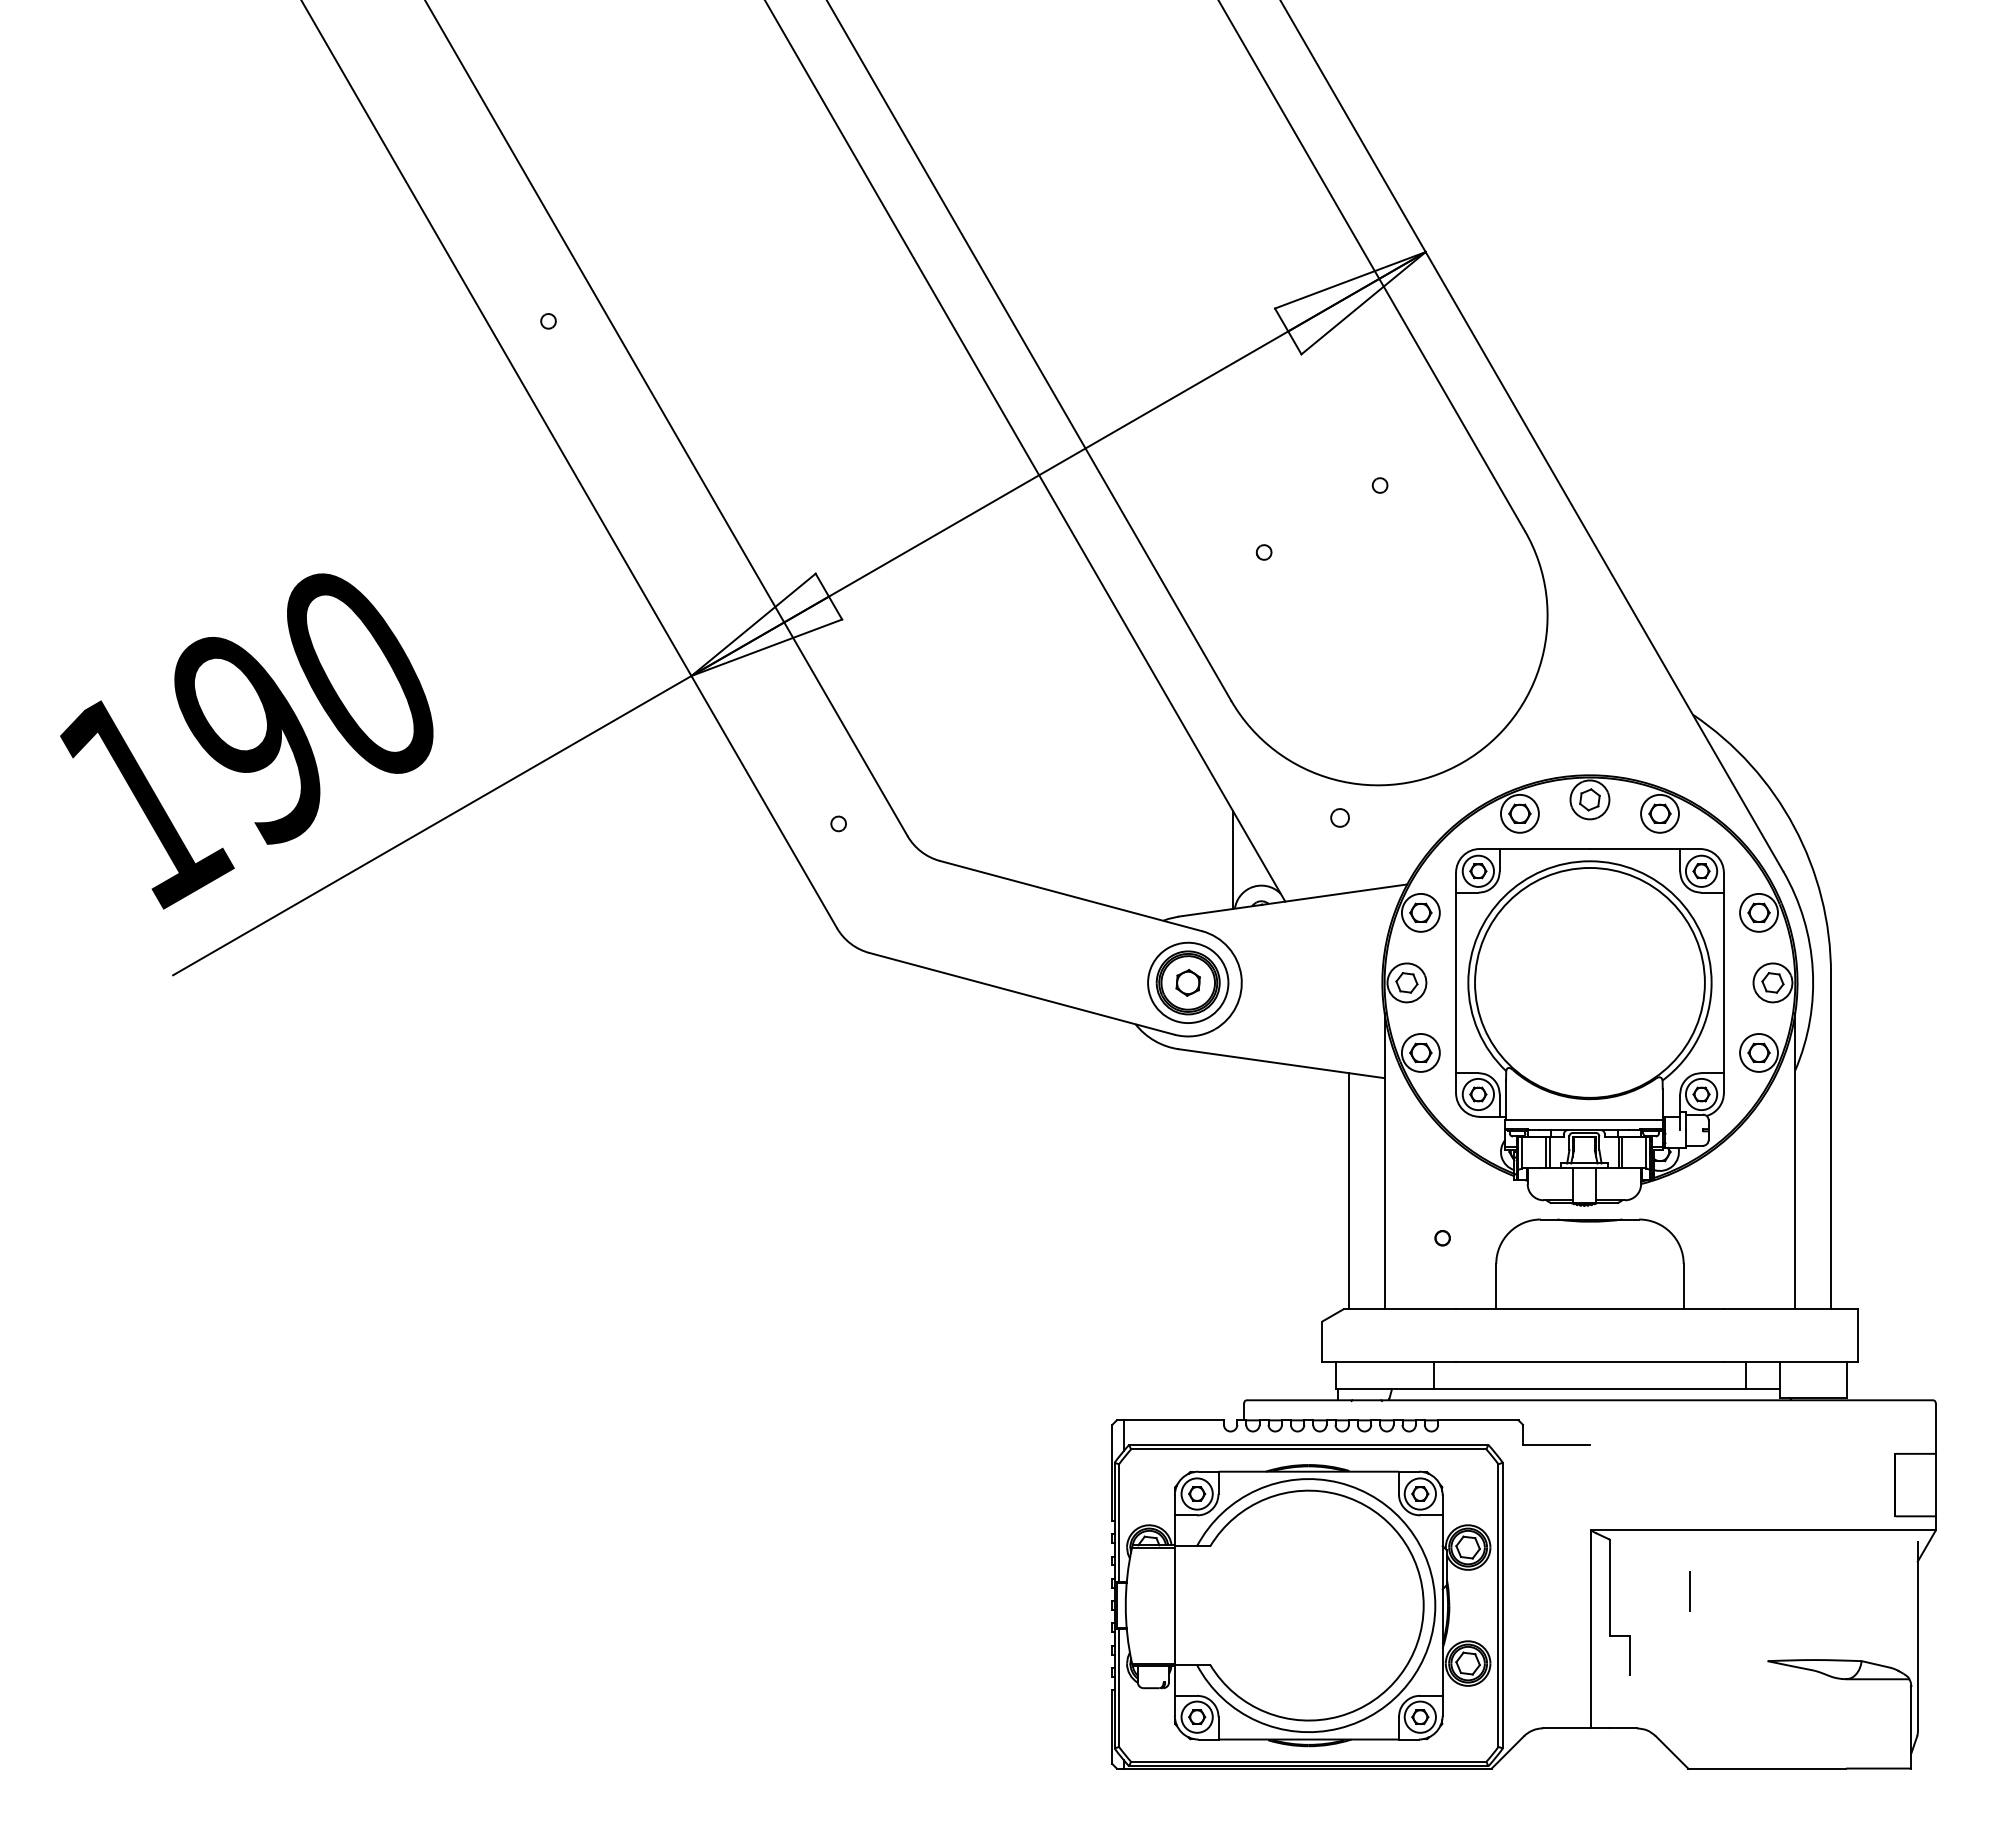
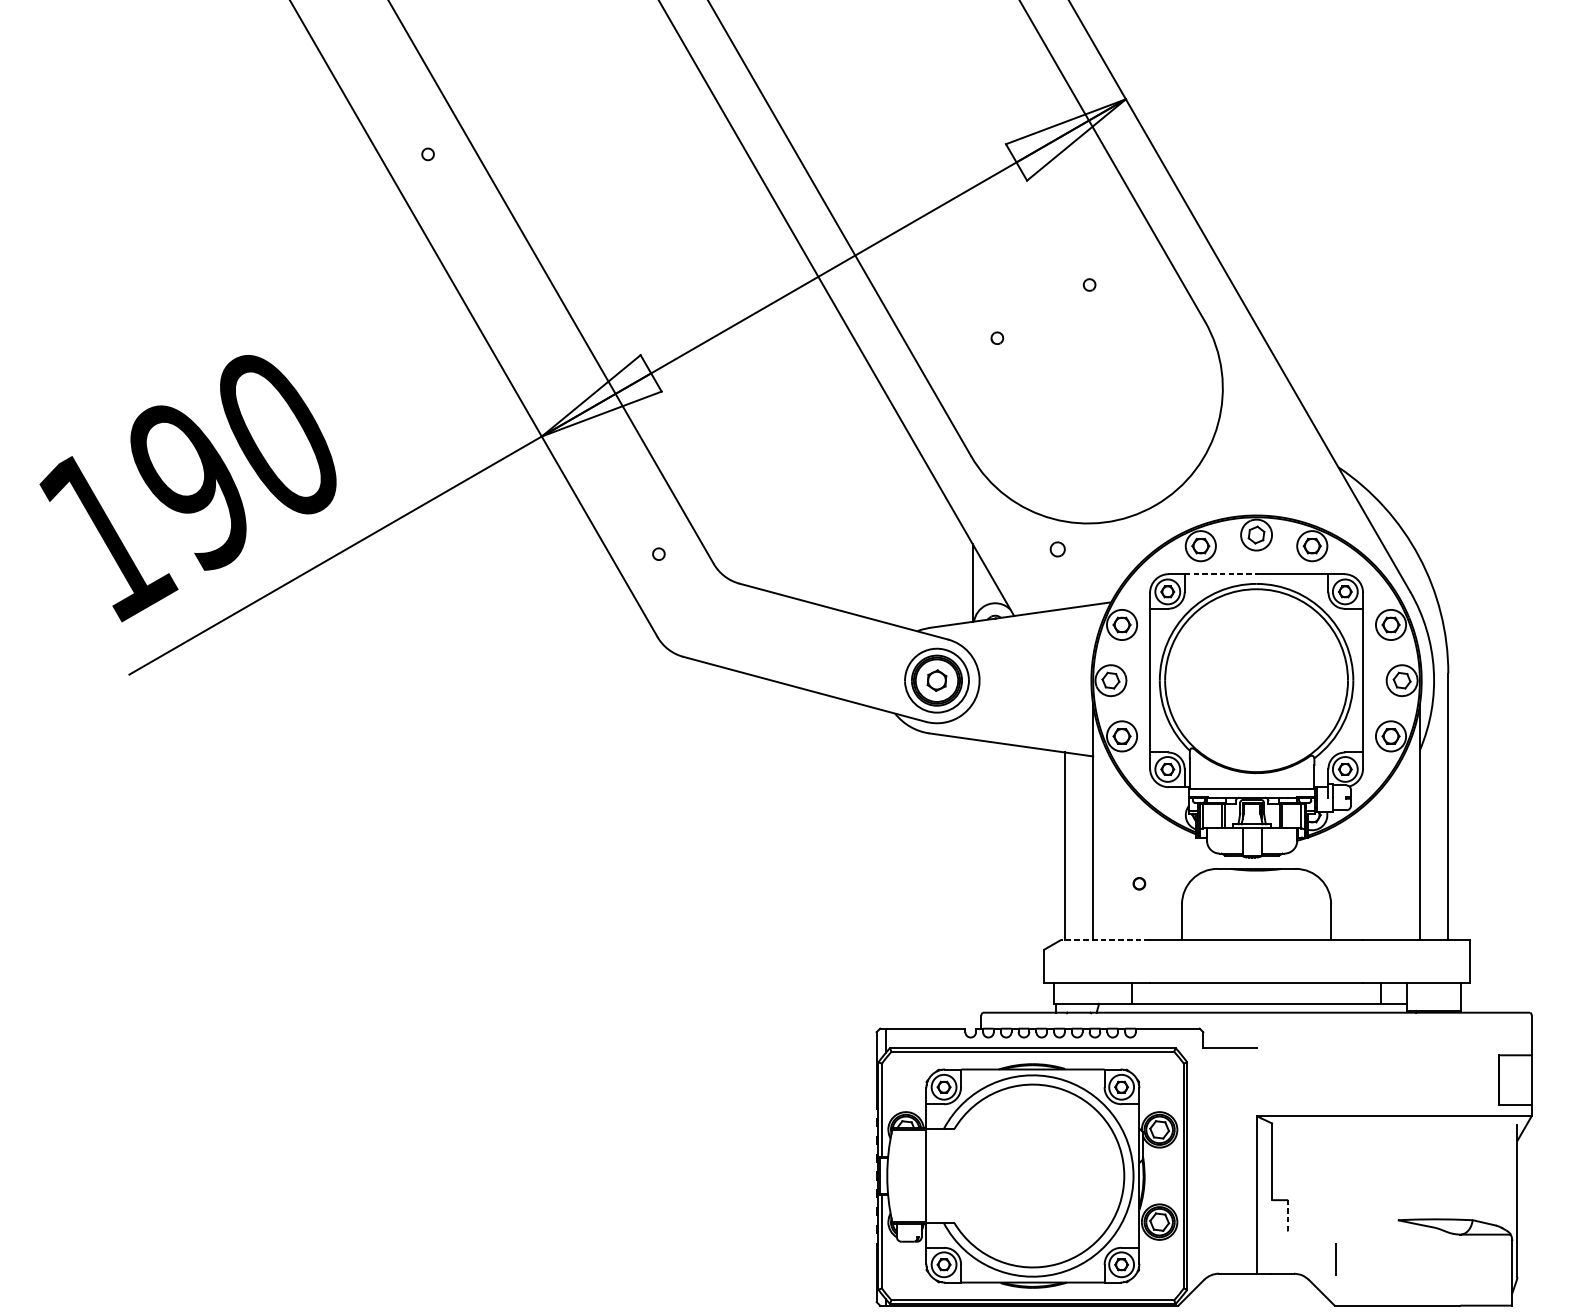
line: (1545, 849) -> (1221, 574), solid -> dashed
line: (1400, 1308) -> (1105, 939), solid -> dashed
line: (1689, 1591) -> (1335, 1259), moved
line: (1629, 1654) -> (1288, 1214), solid -> dashed

